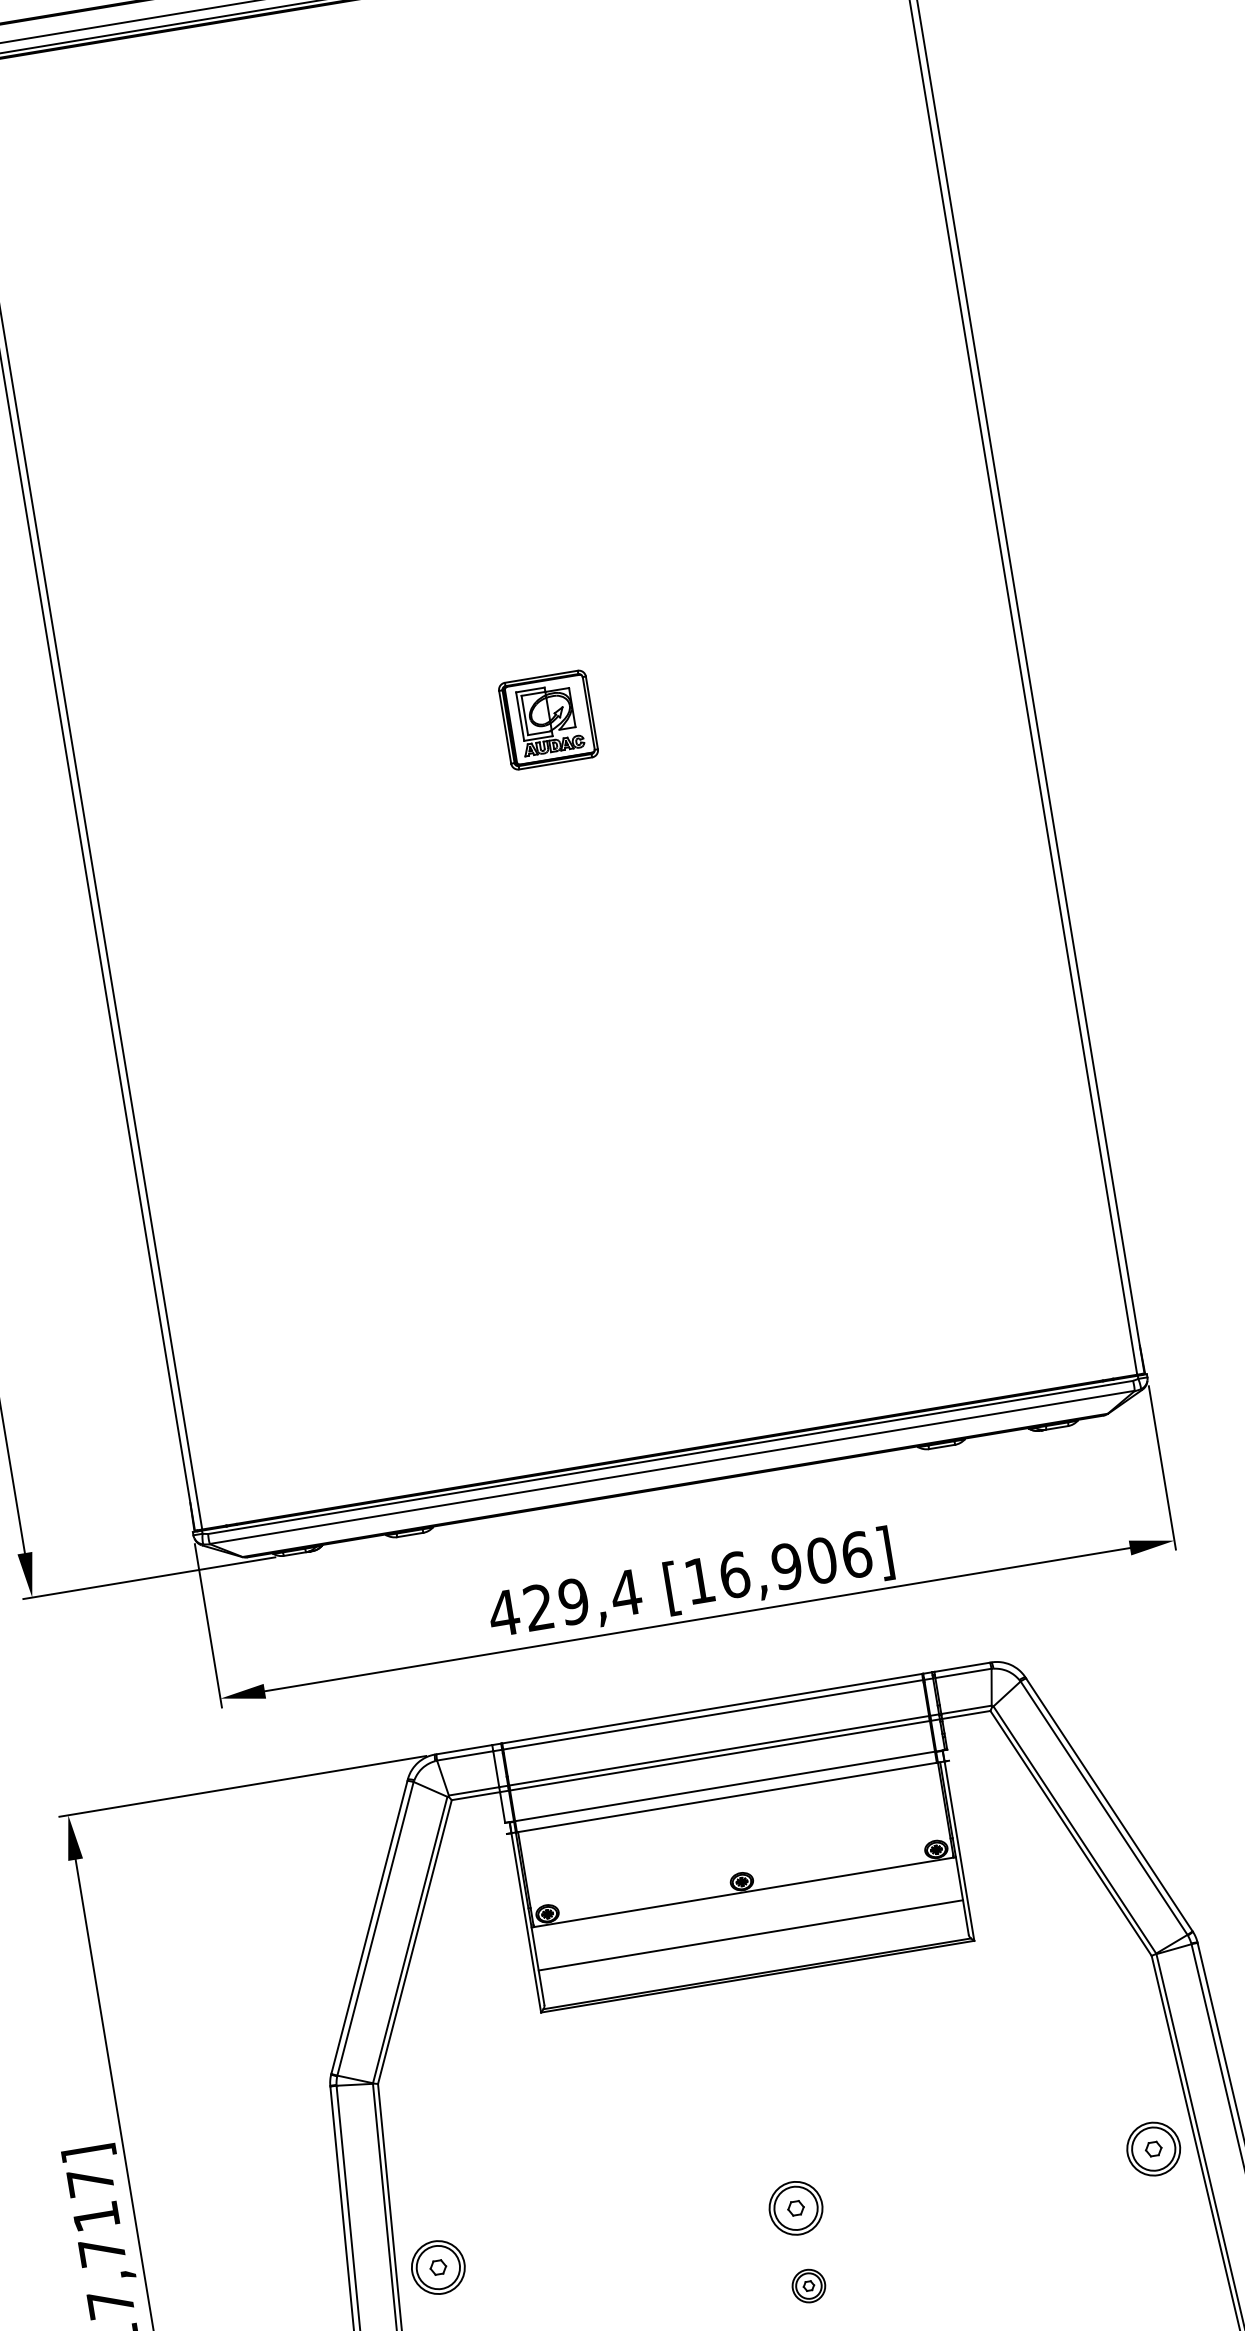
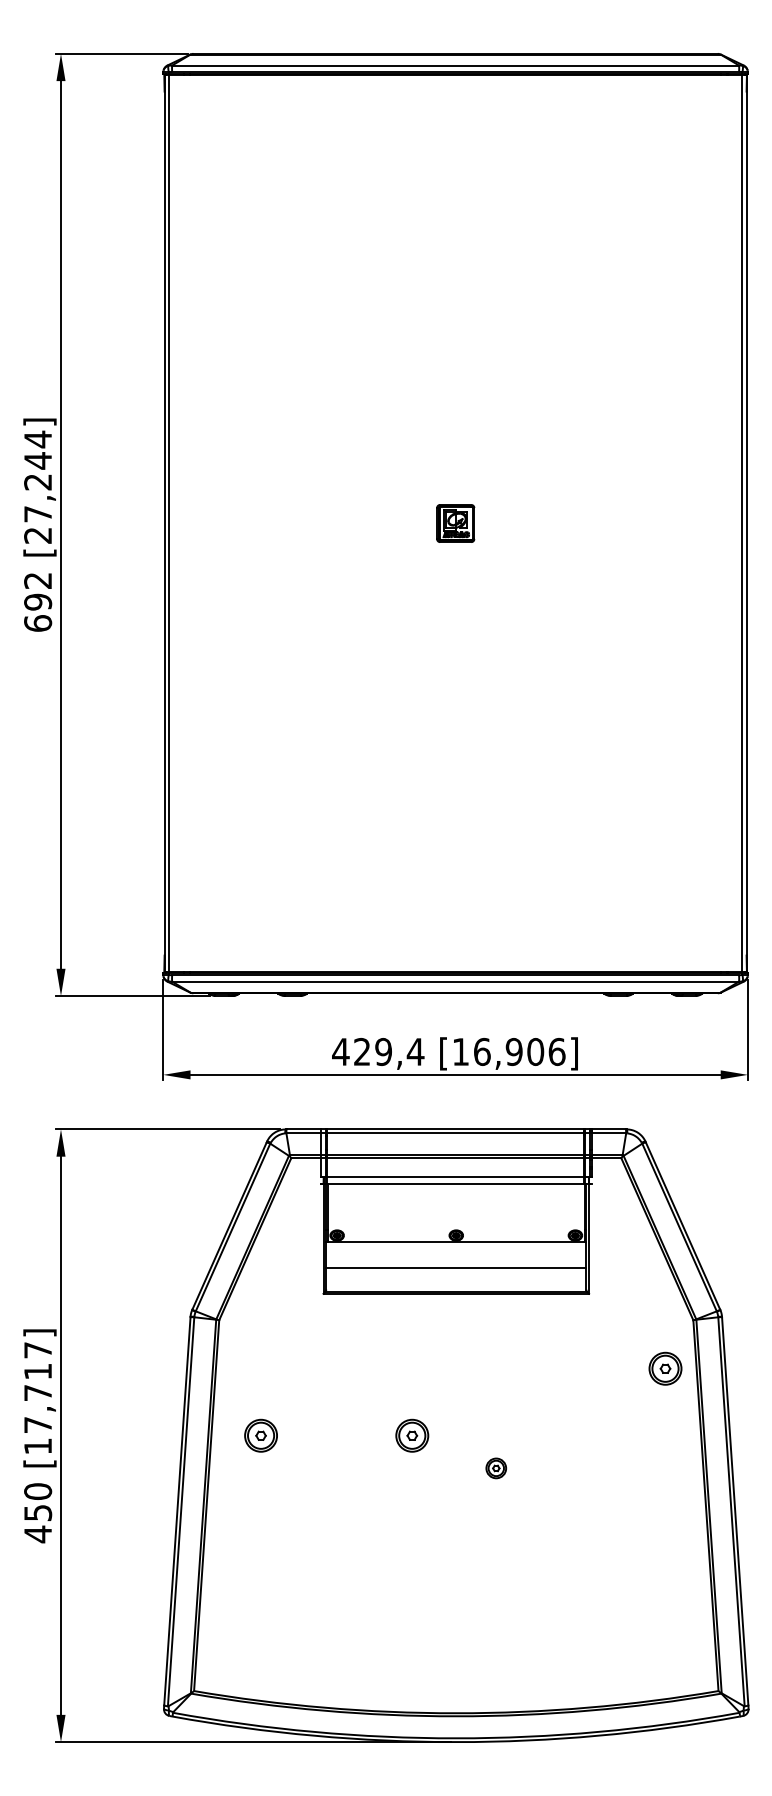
part: (548, 720) -> (455, 523), size x0.7
part: (1153, 2148) -> (665, 1368), moved
part: (796, 2207) -> (412, 1435), moved
part: (437, 2267) -> (260, 1435), moved
part: (809, 2286) -> (496, 1468), moved

